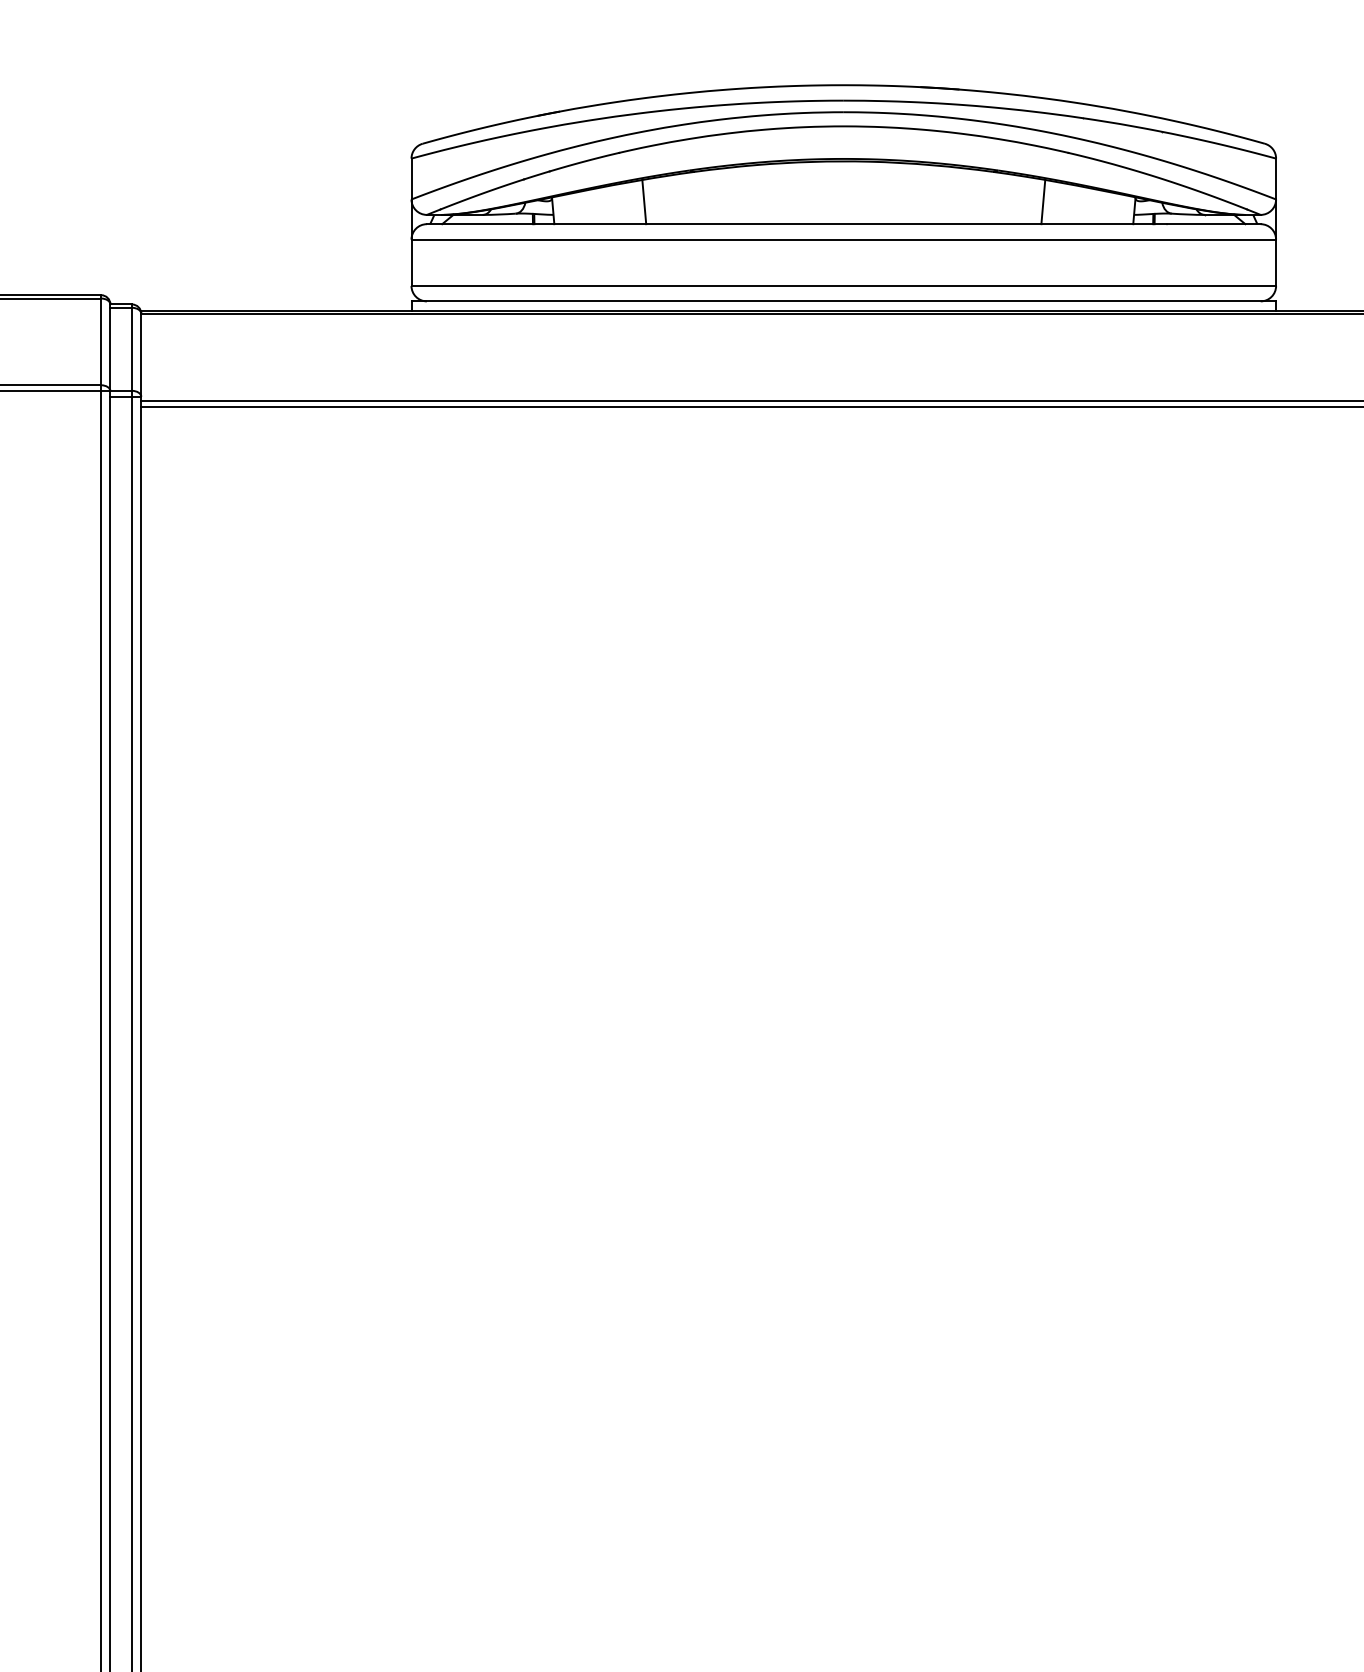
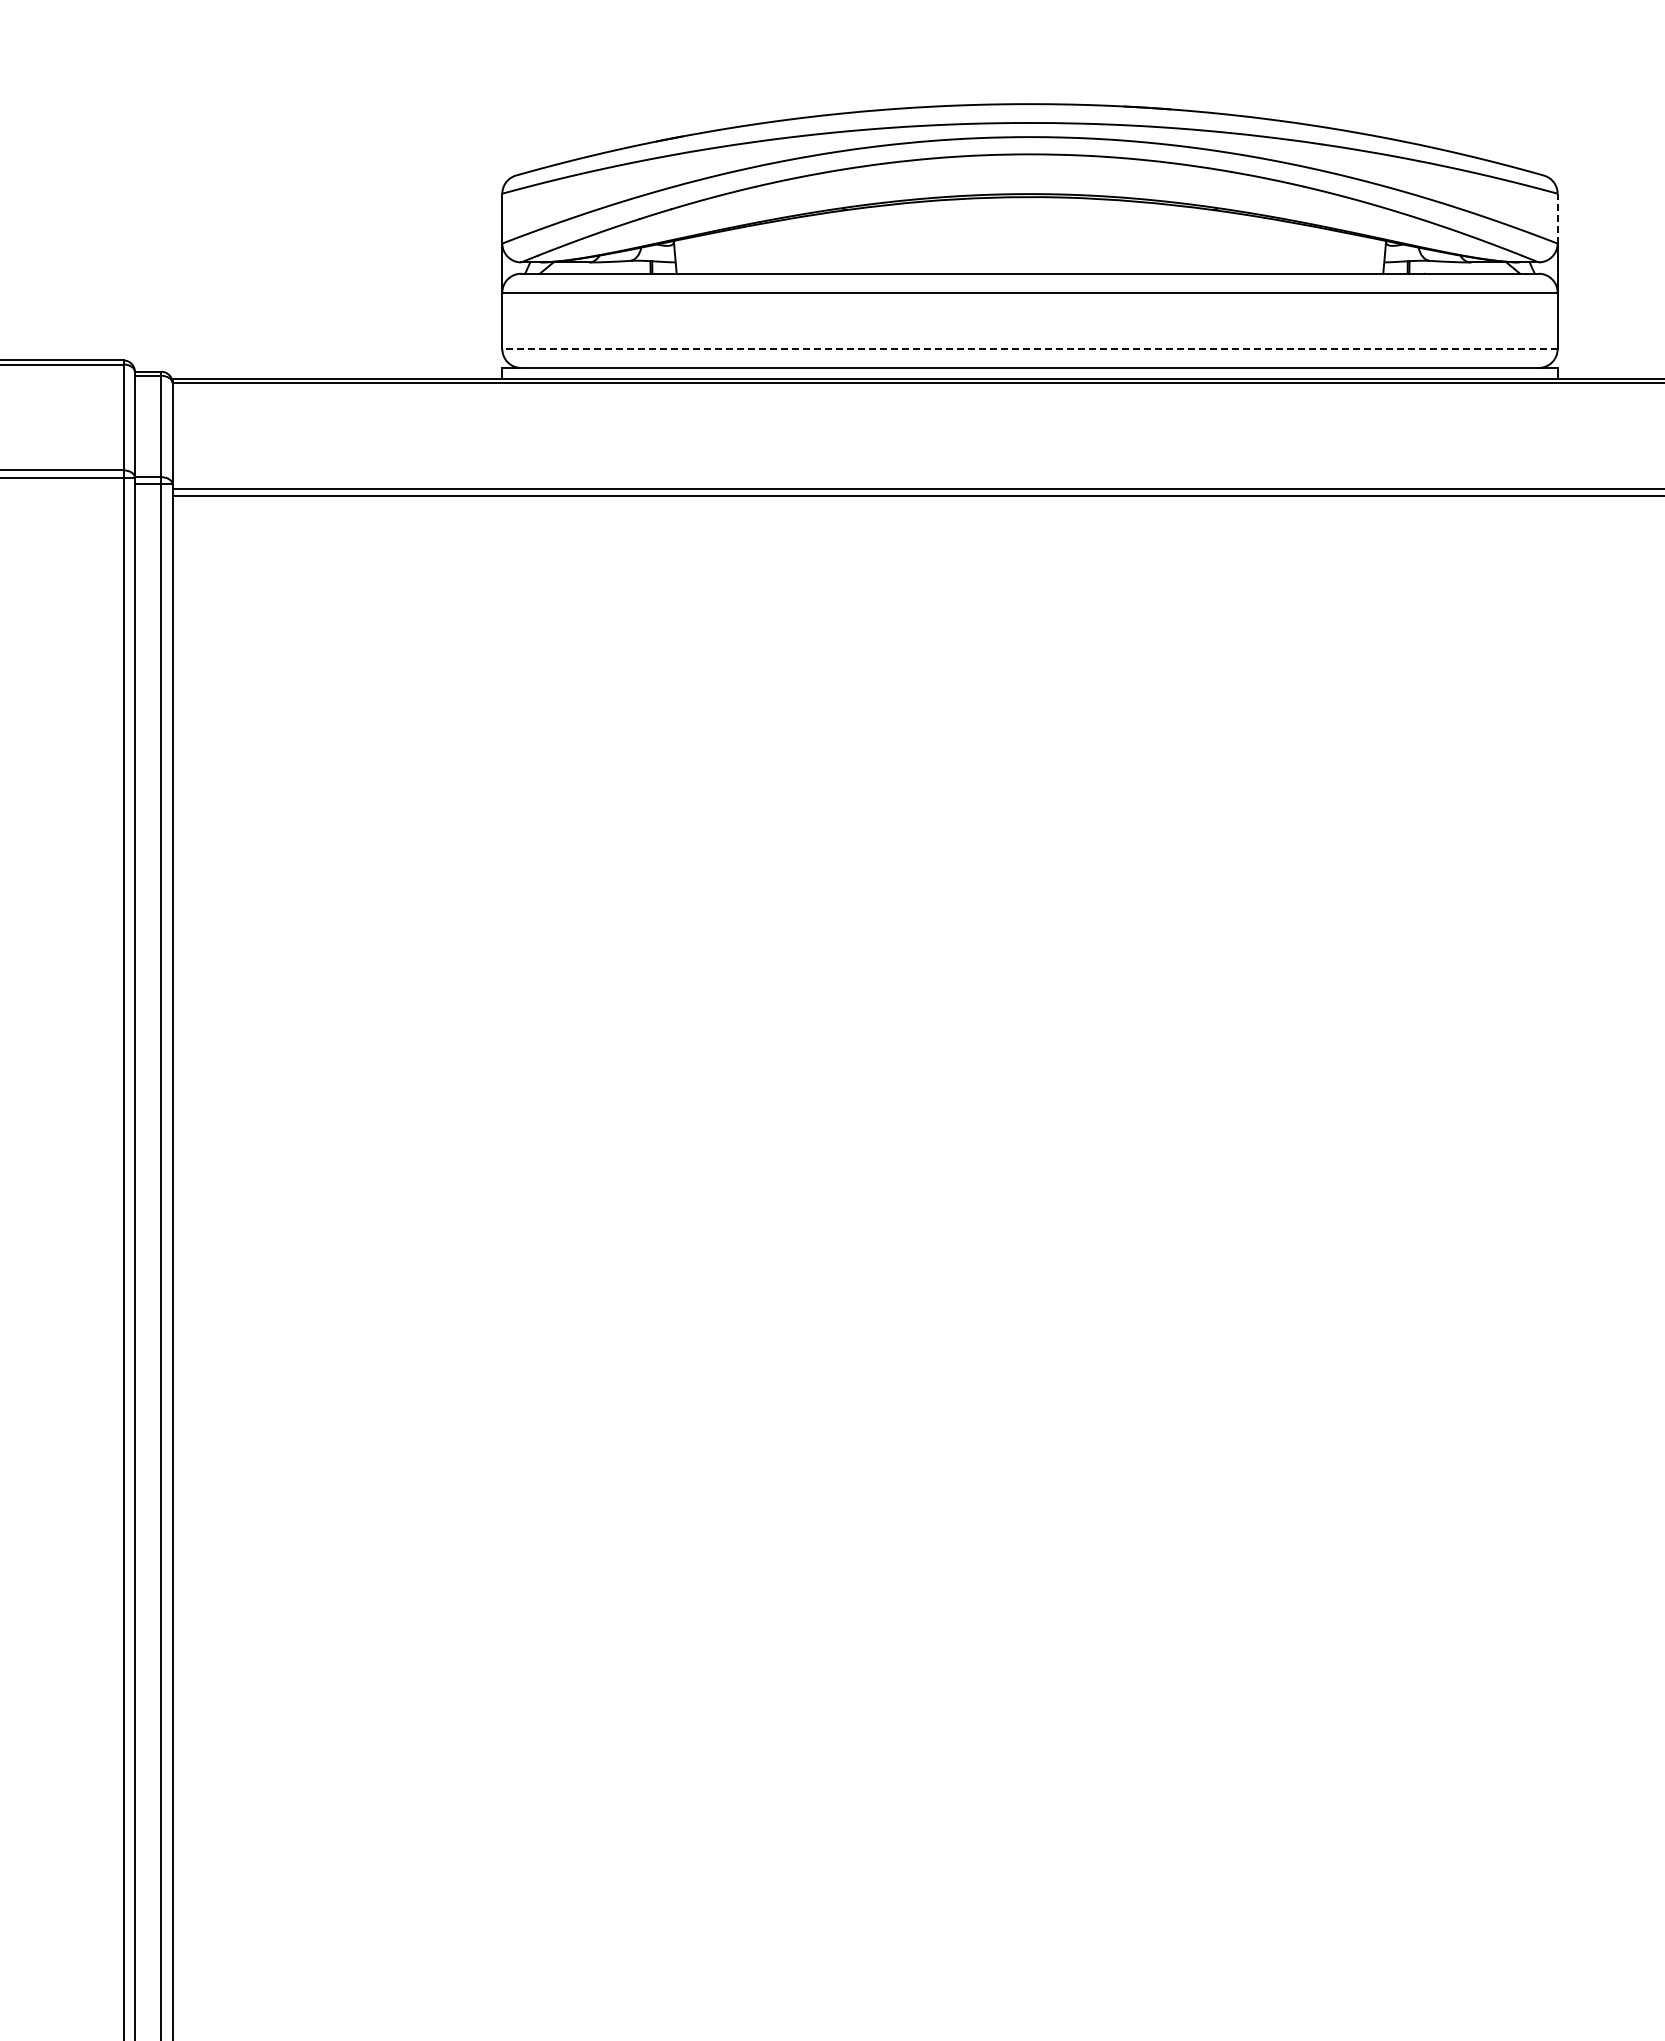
line: (1275, 178) -> (1557, 218), solid -> dashed
line: (644, 201) -> (786, 246), removed
line: (1043, 201) -> (1273, 246), removed
line: (843, 286) -> (1029, 349), solid -> dashed

